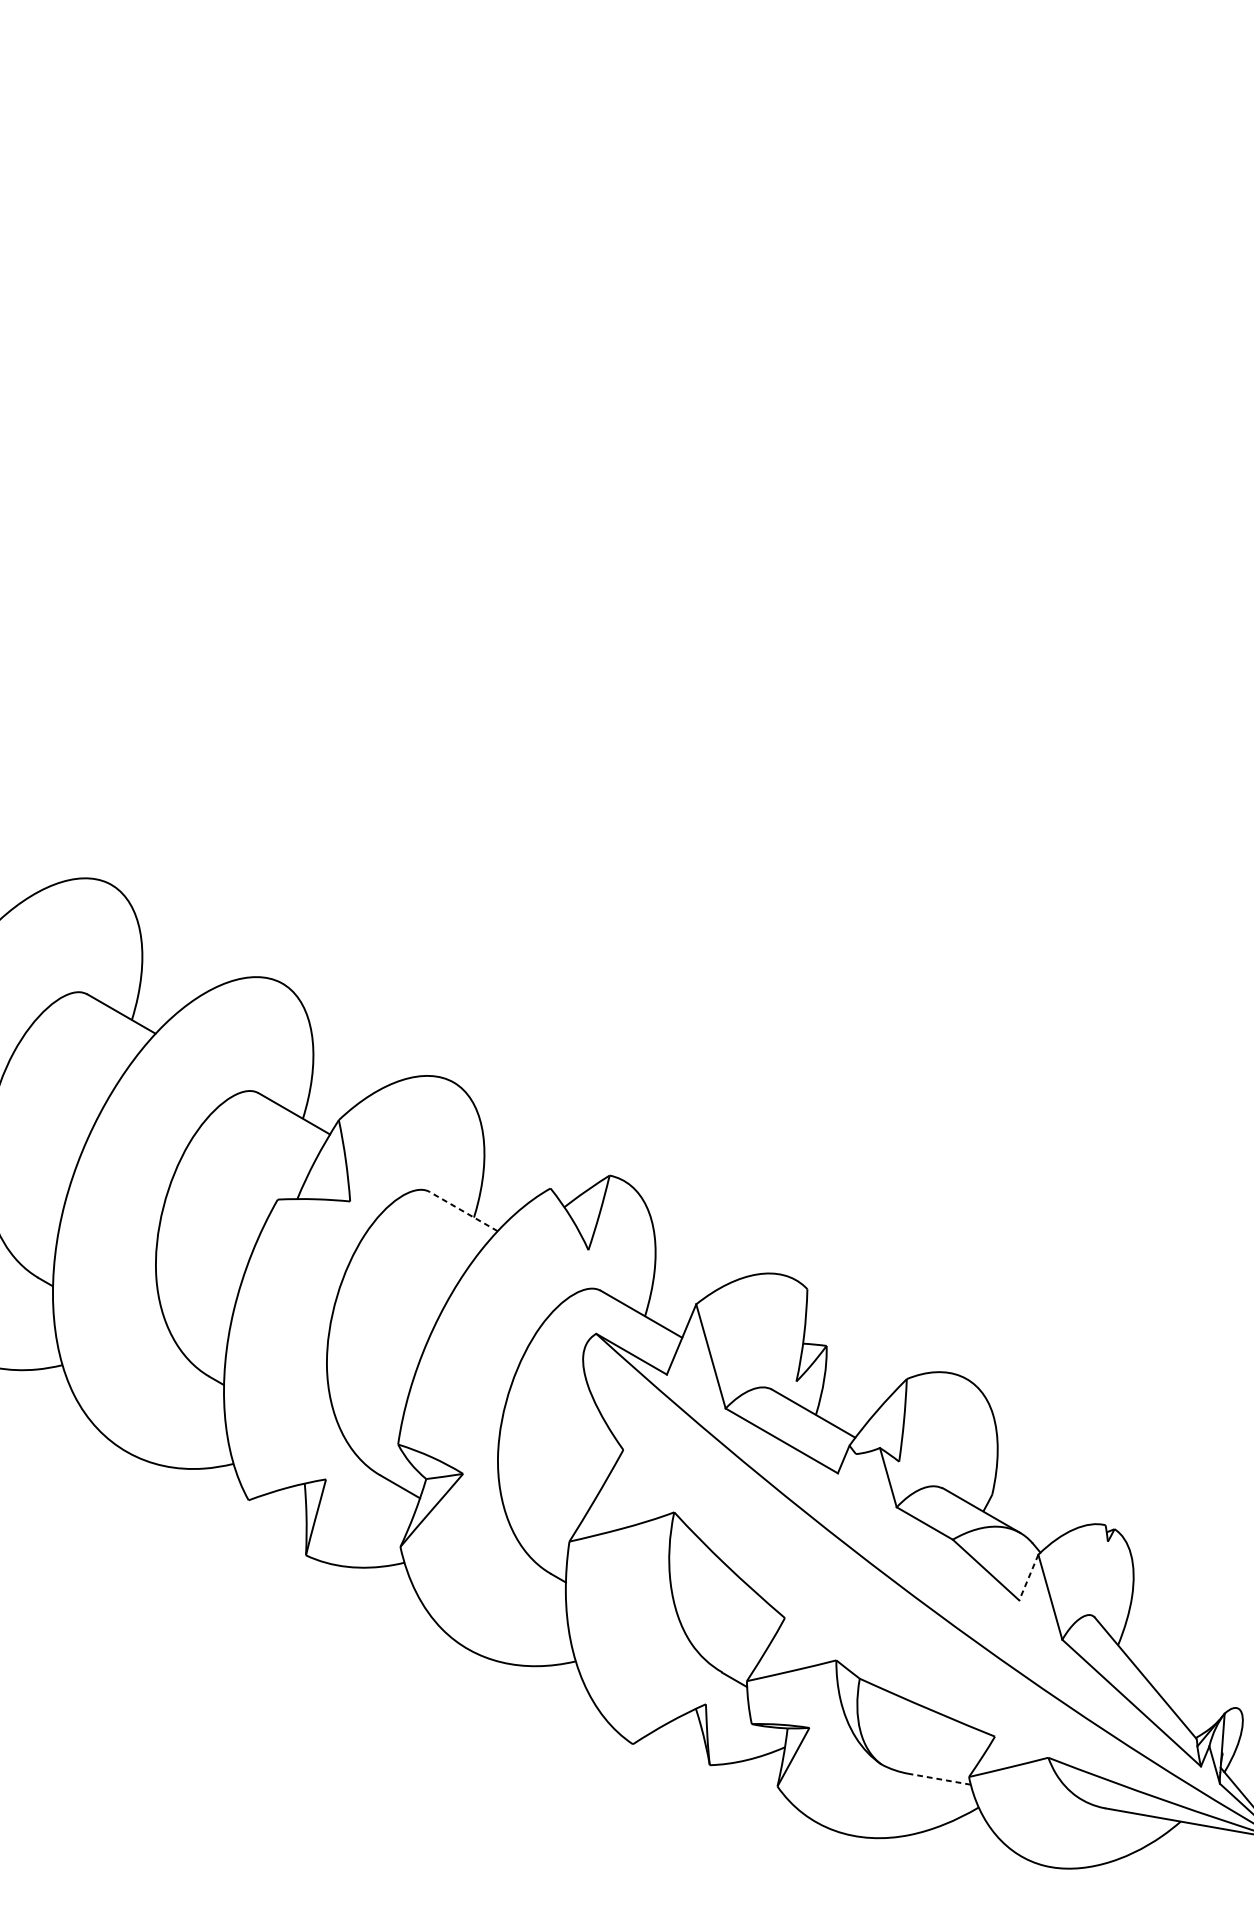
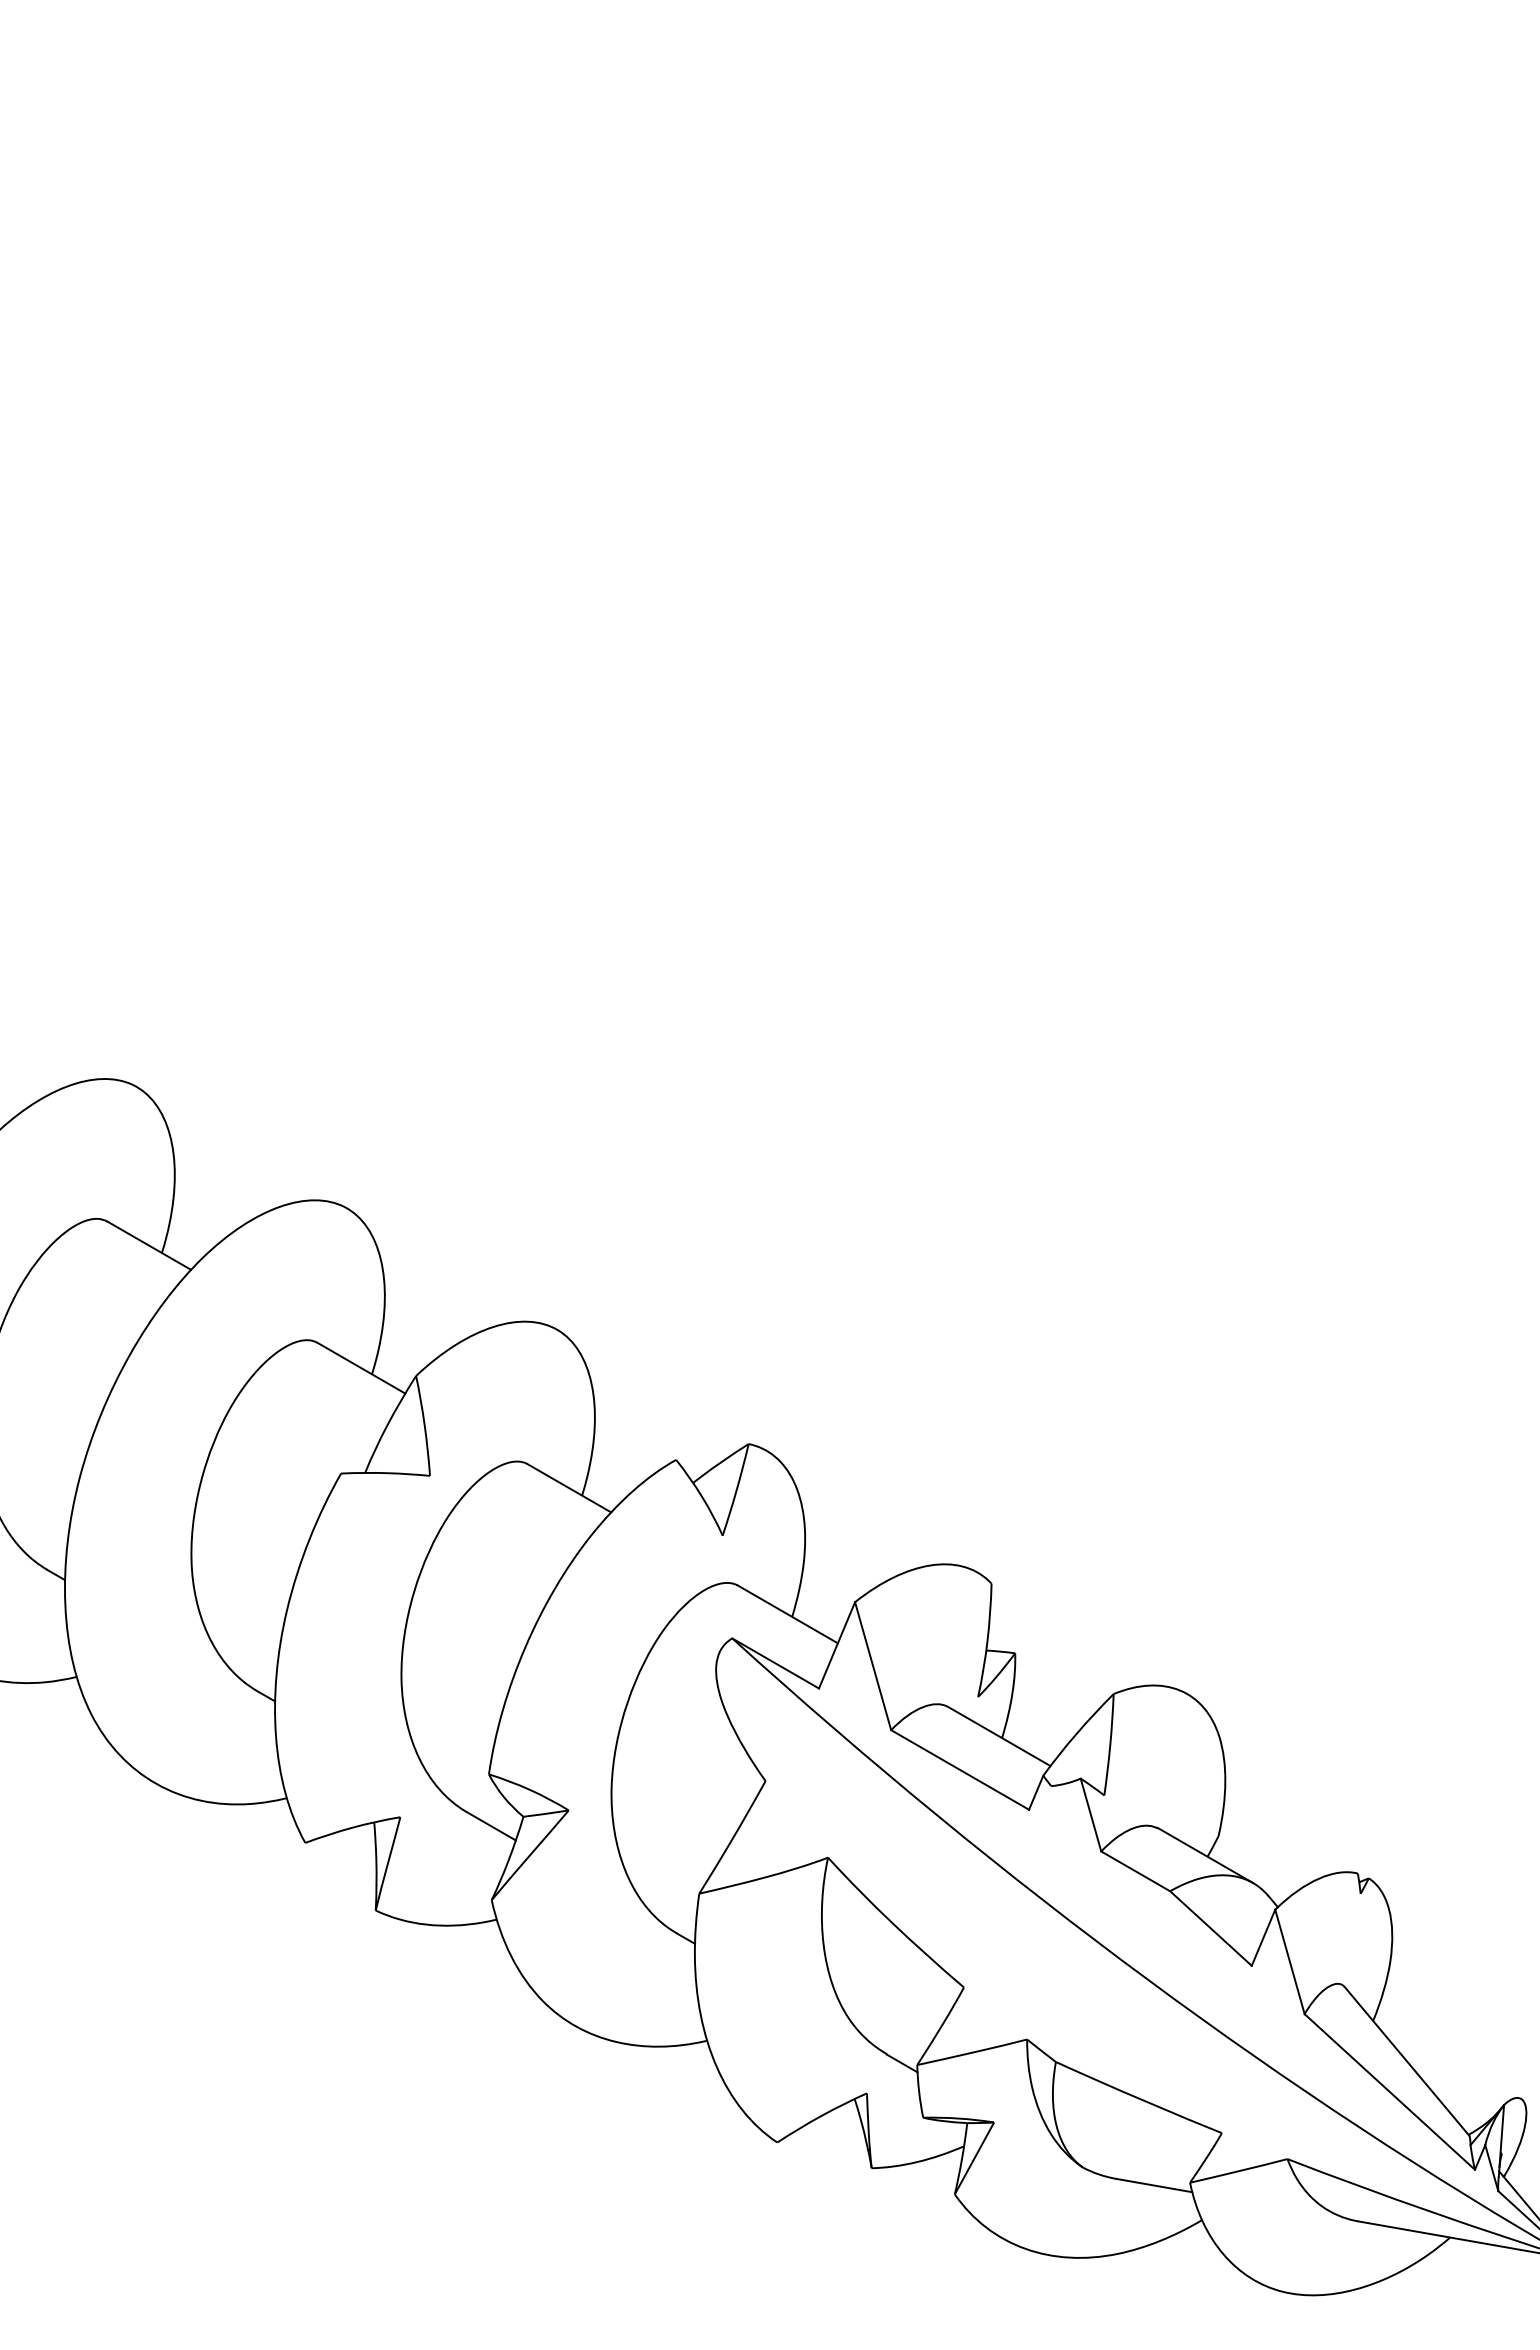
line: (462, 1211) -> (568, 1488), dashed -> solid
line: (1028, 1578) -> (1263, 1938), dashed -> solid
line: (940, 1779) -> (1154, 2185), dashed -> solid

